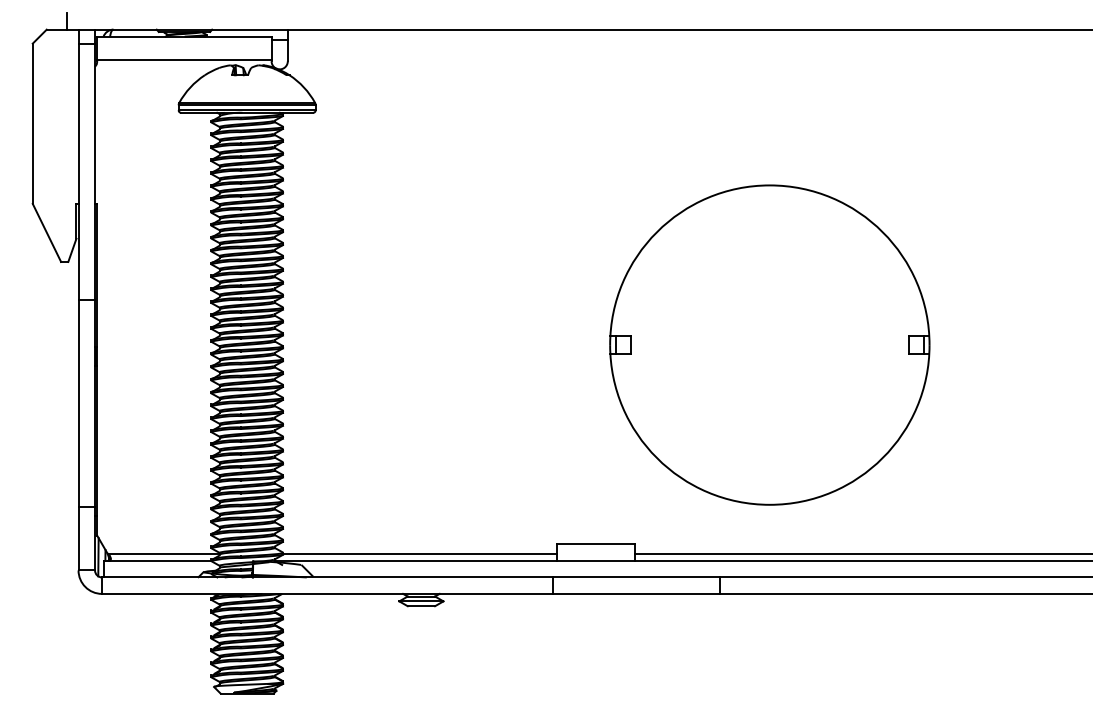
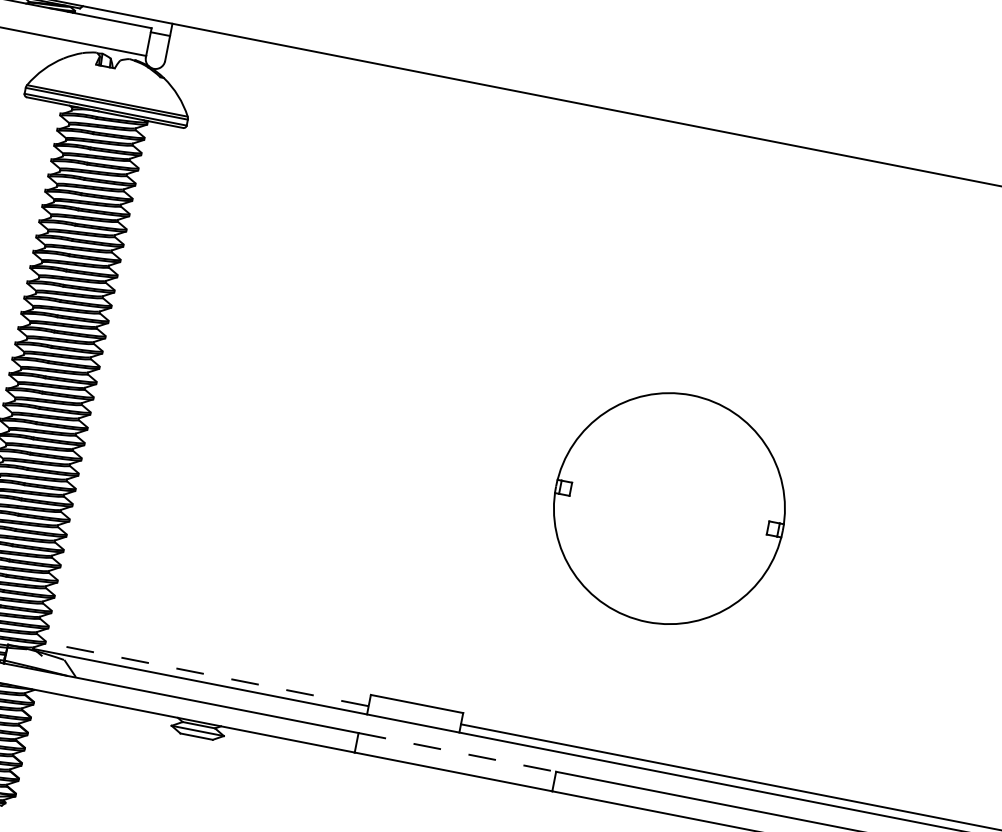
part: (769, 344) -> (669, 507), size x0.6
line: (420, 553) -> (207, 674), solid -> dashed
line: (636, 577) -> (457, 752), solid -> dashed

